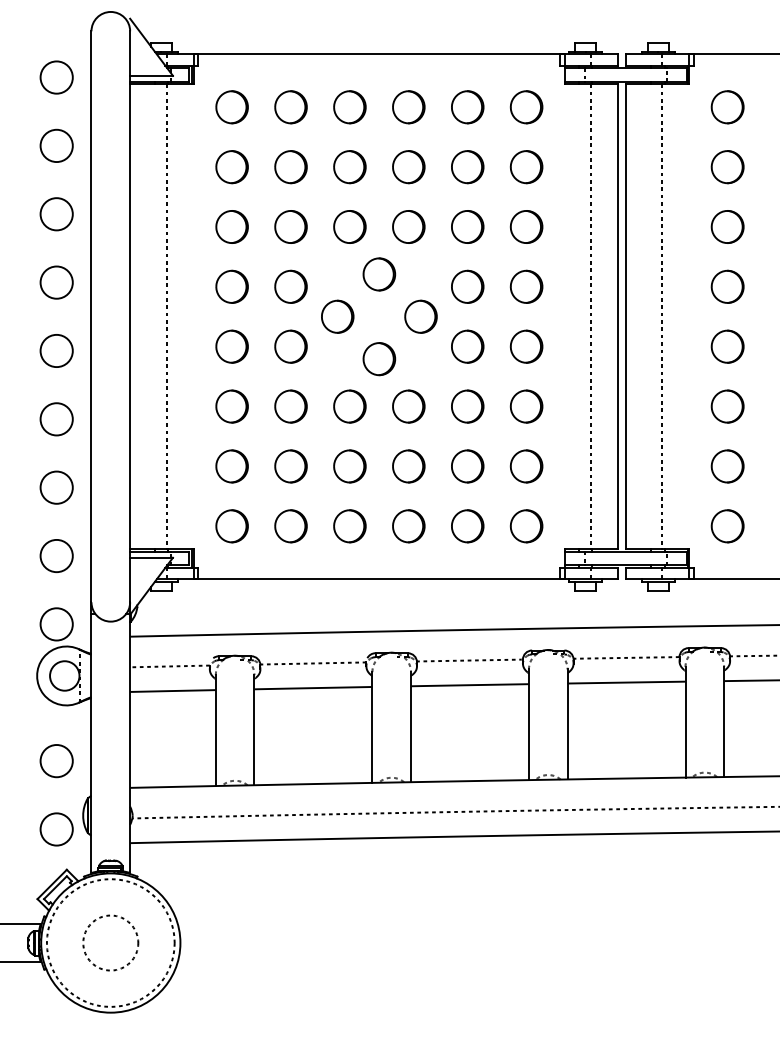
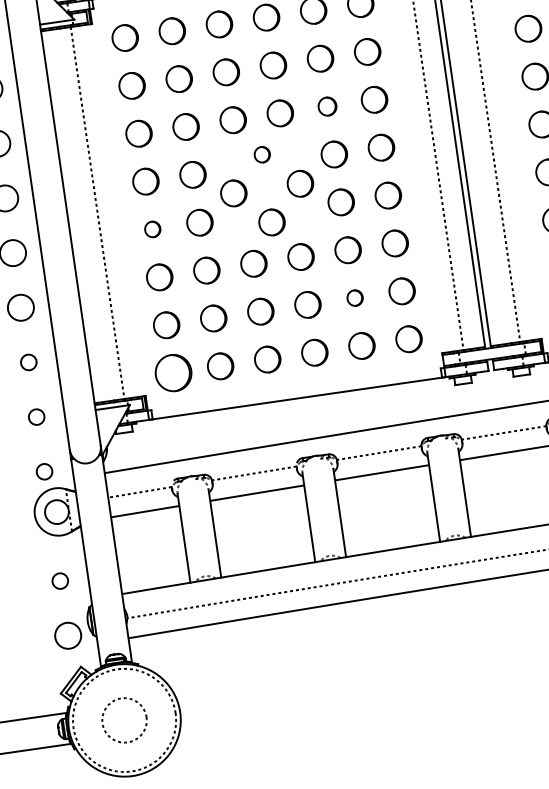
part: (467, 226) -> (327, 106), size x0.7
part: (379, 274) -> (262, 154), size x0.6
part: (231, 346) -> (152, 229), size x0.6
part: (467, 466) -> (354, 298), size x0.6
circle: (56, 487) -> (28, 362), size x0.6
part: (231, 526) -> (173, 373), size x1.4
circle: (56, 555) -> (36, 416), size x0.6
circle: (56, 624) -> (44, 471), size x0.6
circle: (56, 761) -> (60, 581), size x0.6

